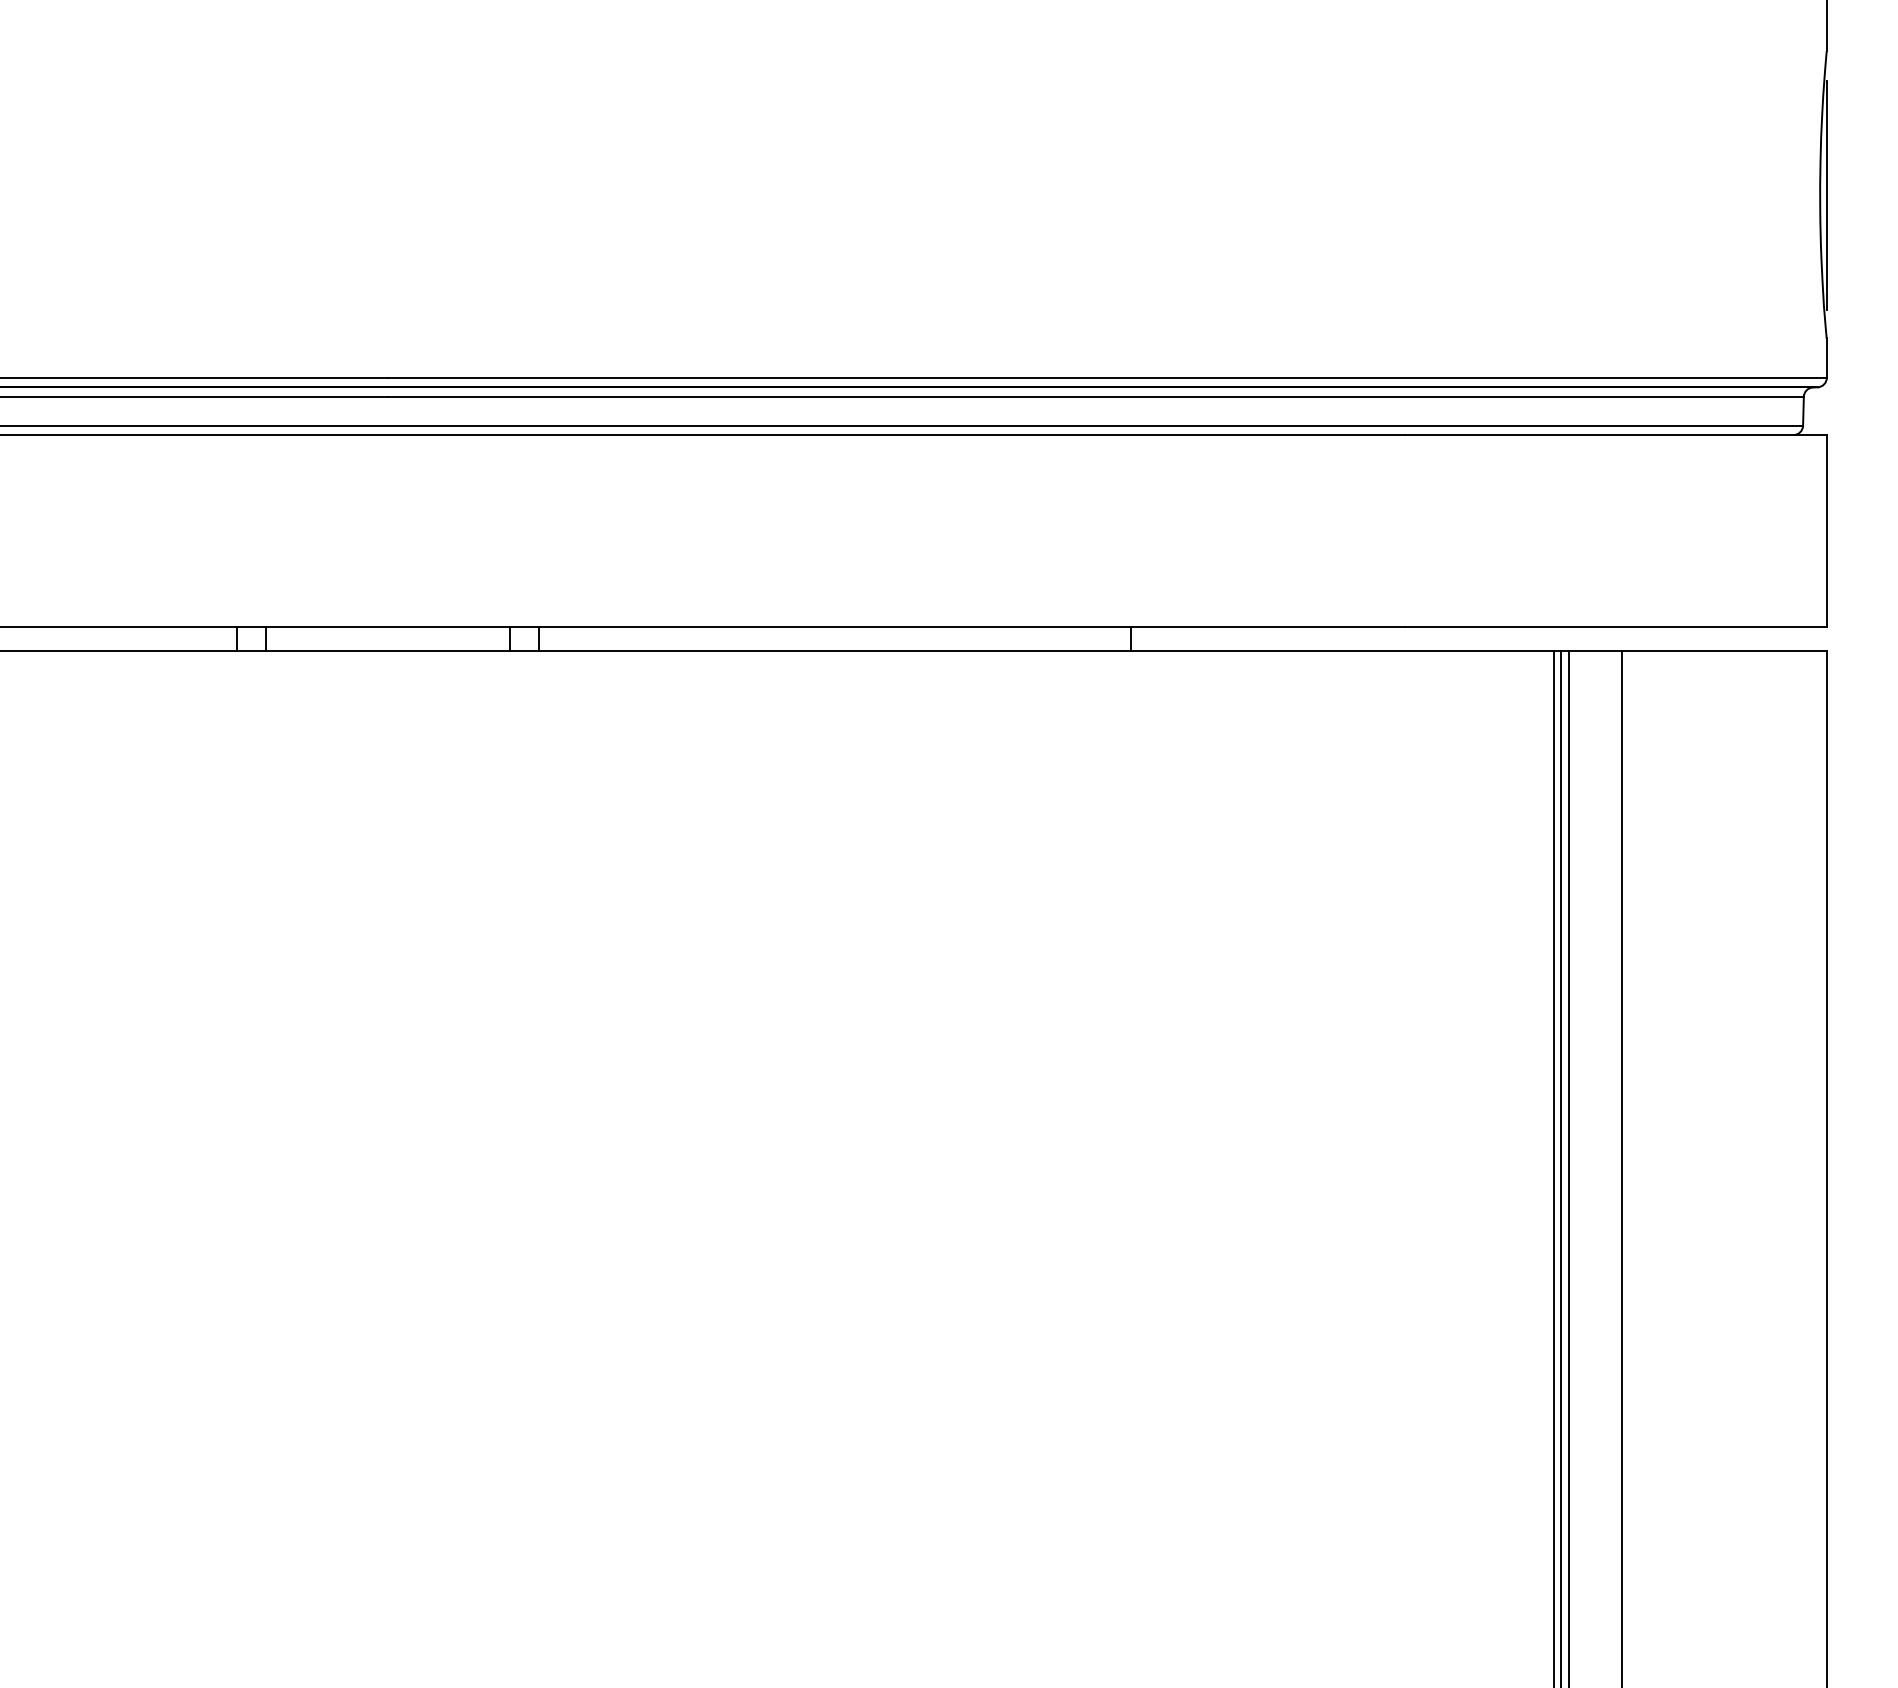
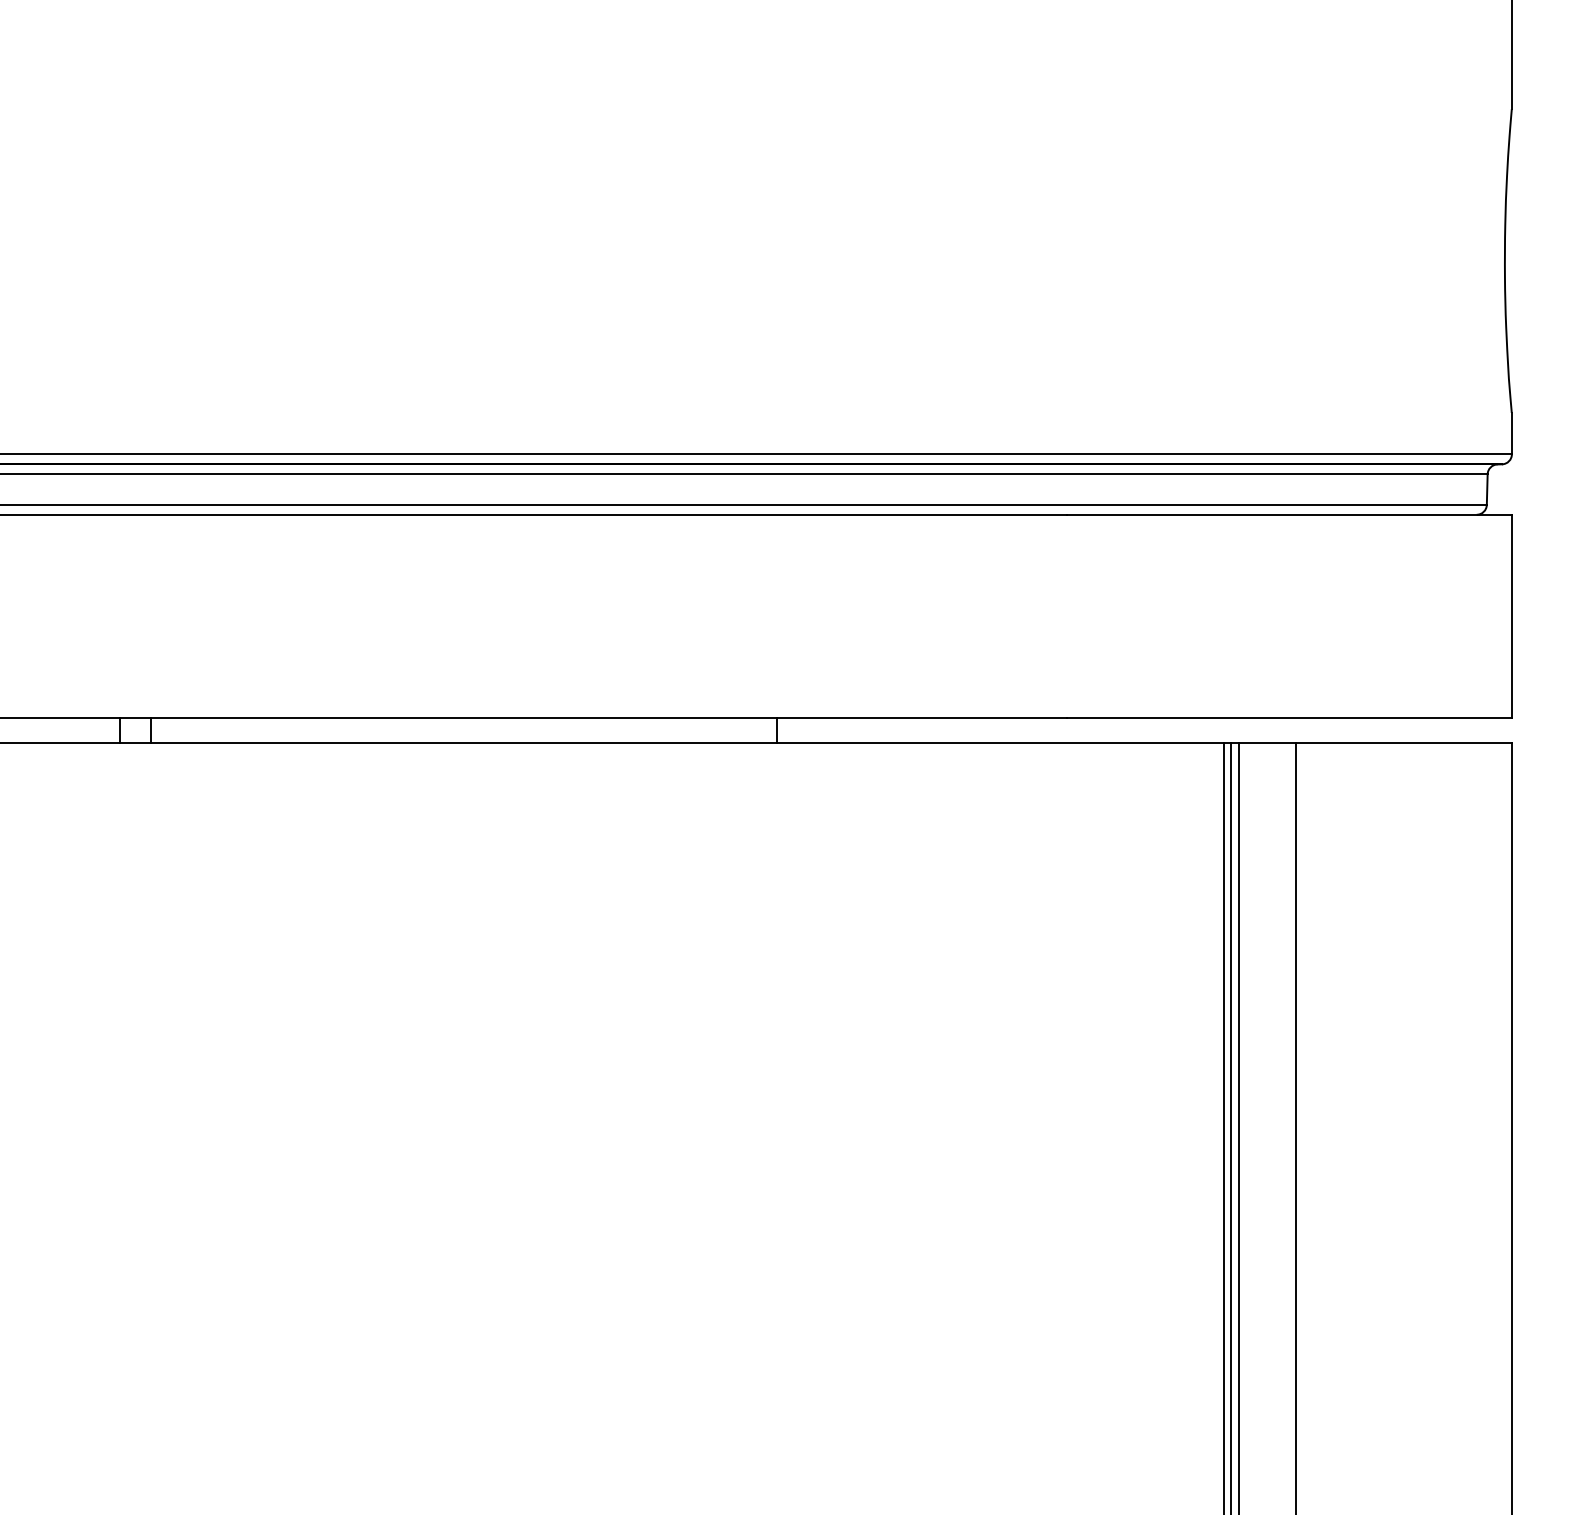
line: (1826, 194) -> (1511, 260), removed

